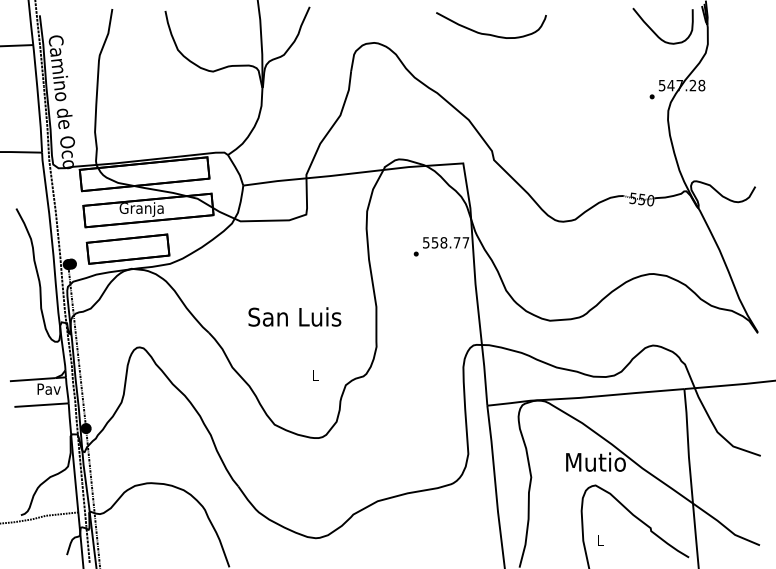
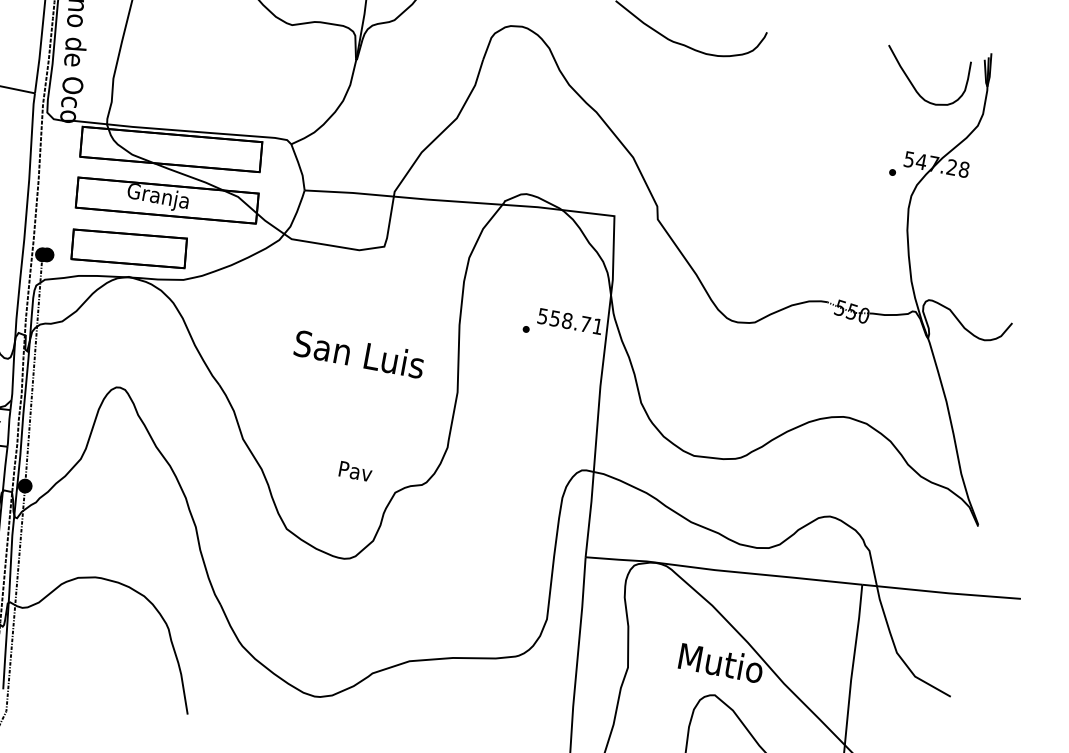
text: (465, 242) -> (597, 326), 558.77 -> 558.71
text: (294, 316) -> (359, 353), moved
text: (315, 375) -> (355, 471), L -> Pav

